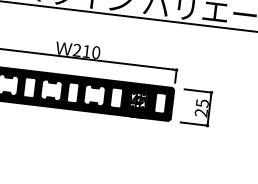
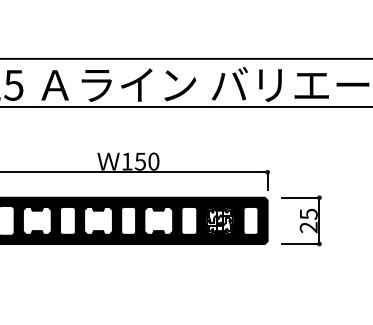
text: (81, 50) -> (133, 161), 210 -> 150

